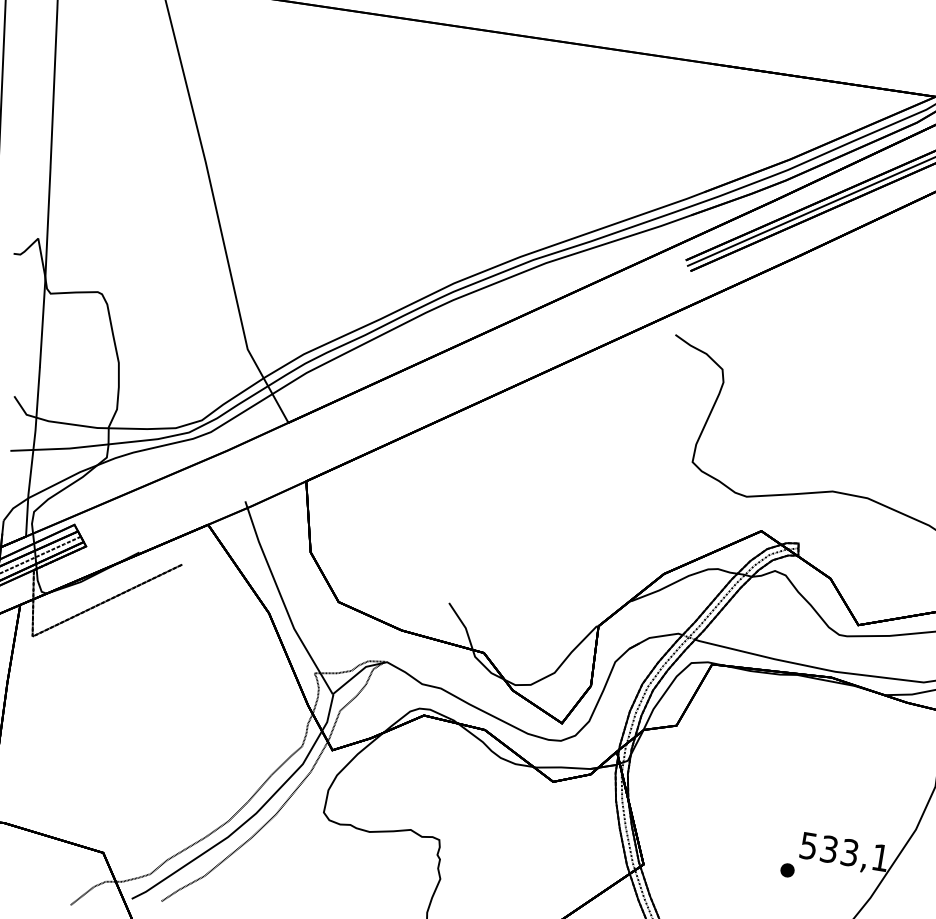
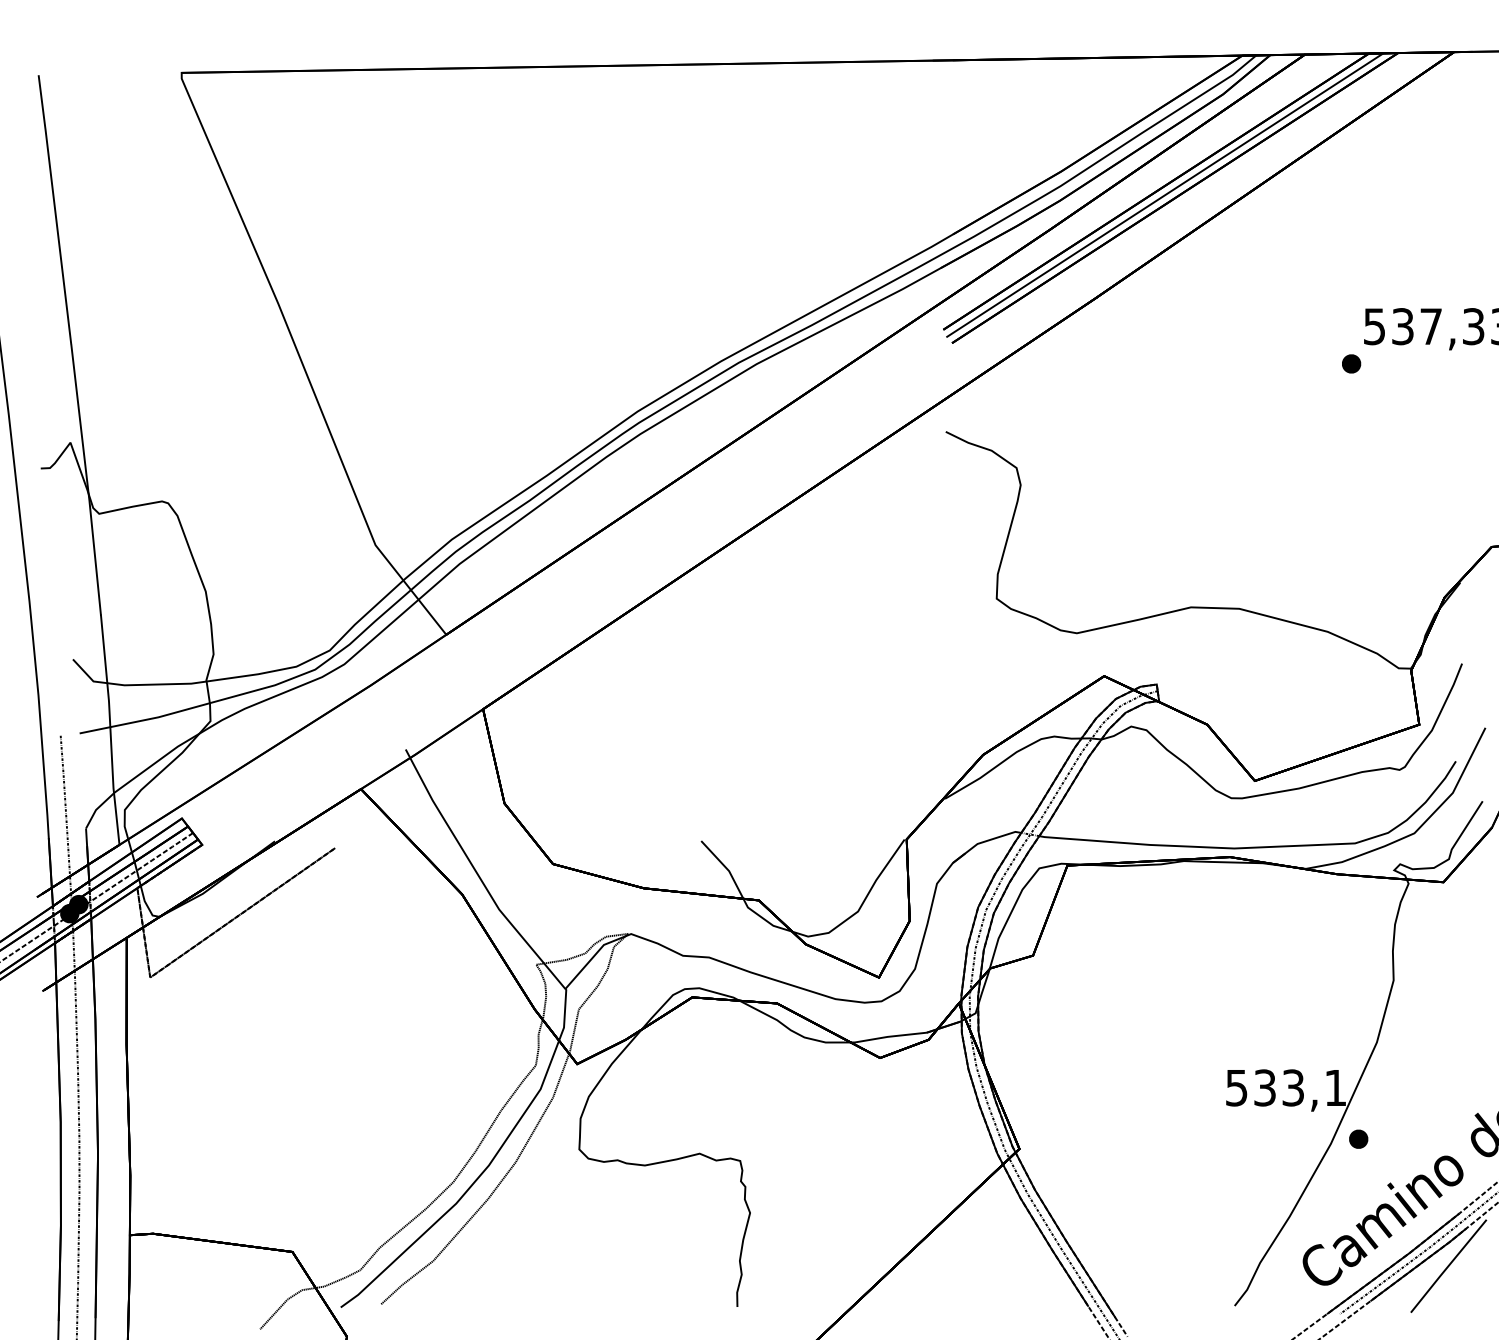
part: (787, 869) -> (1358, 1138), moved

